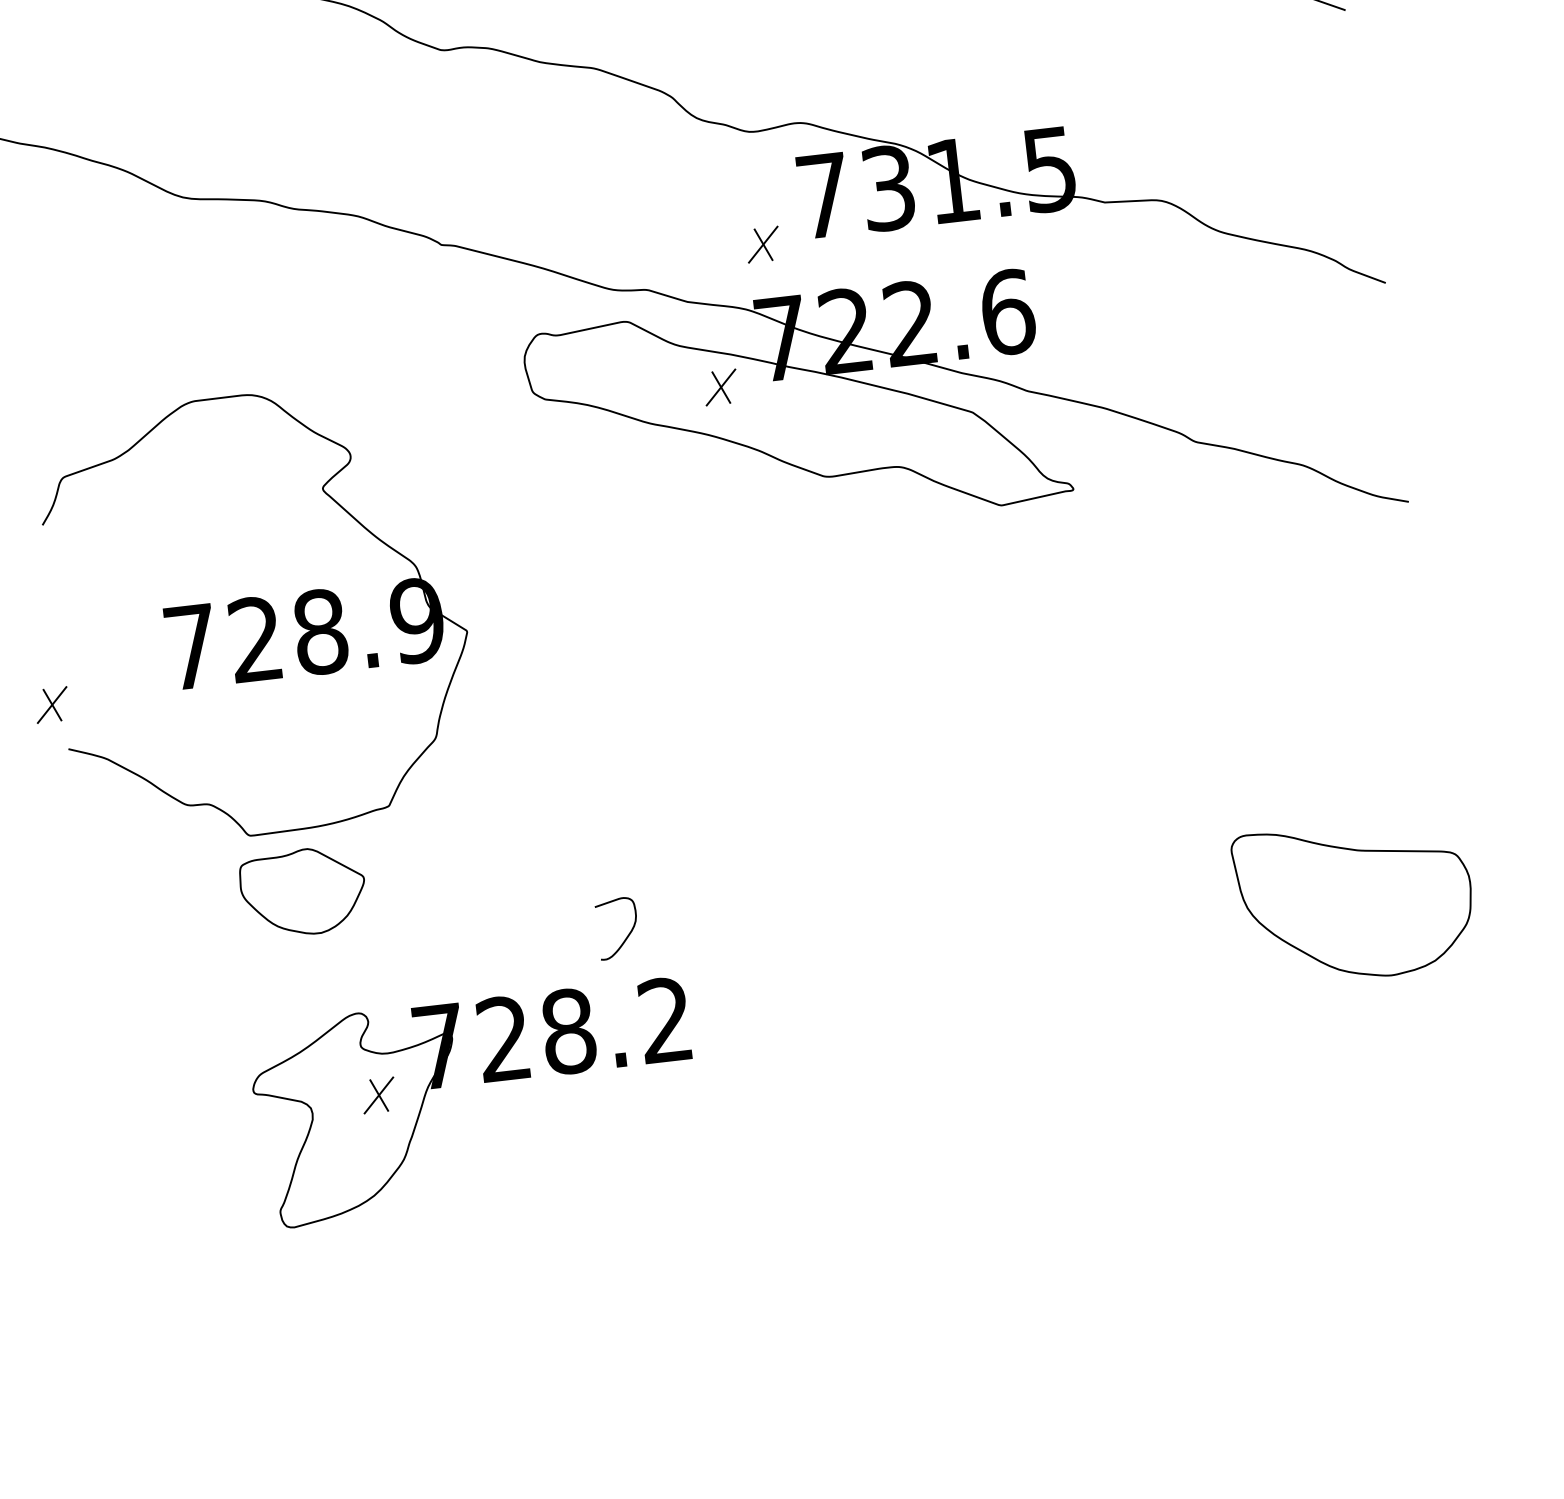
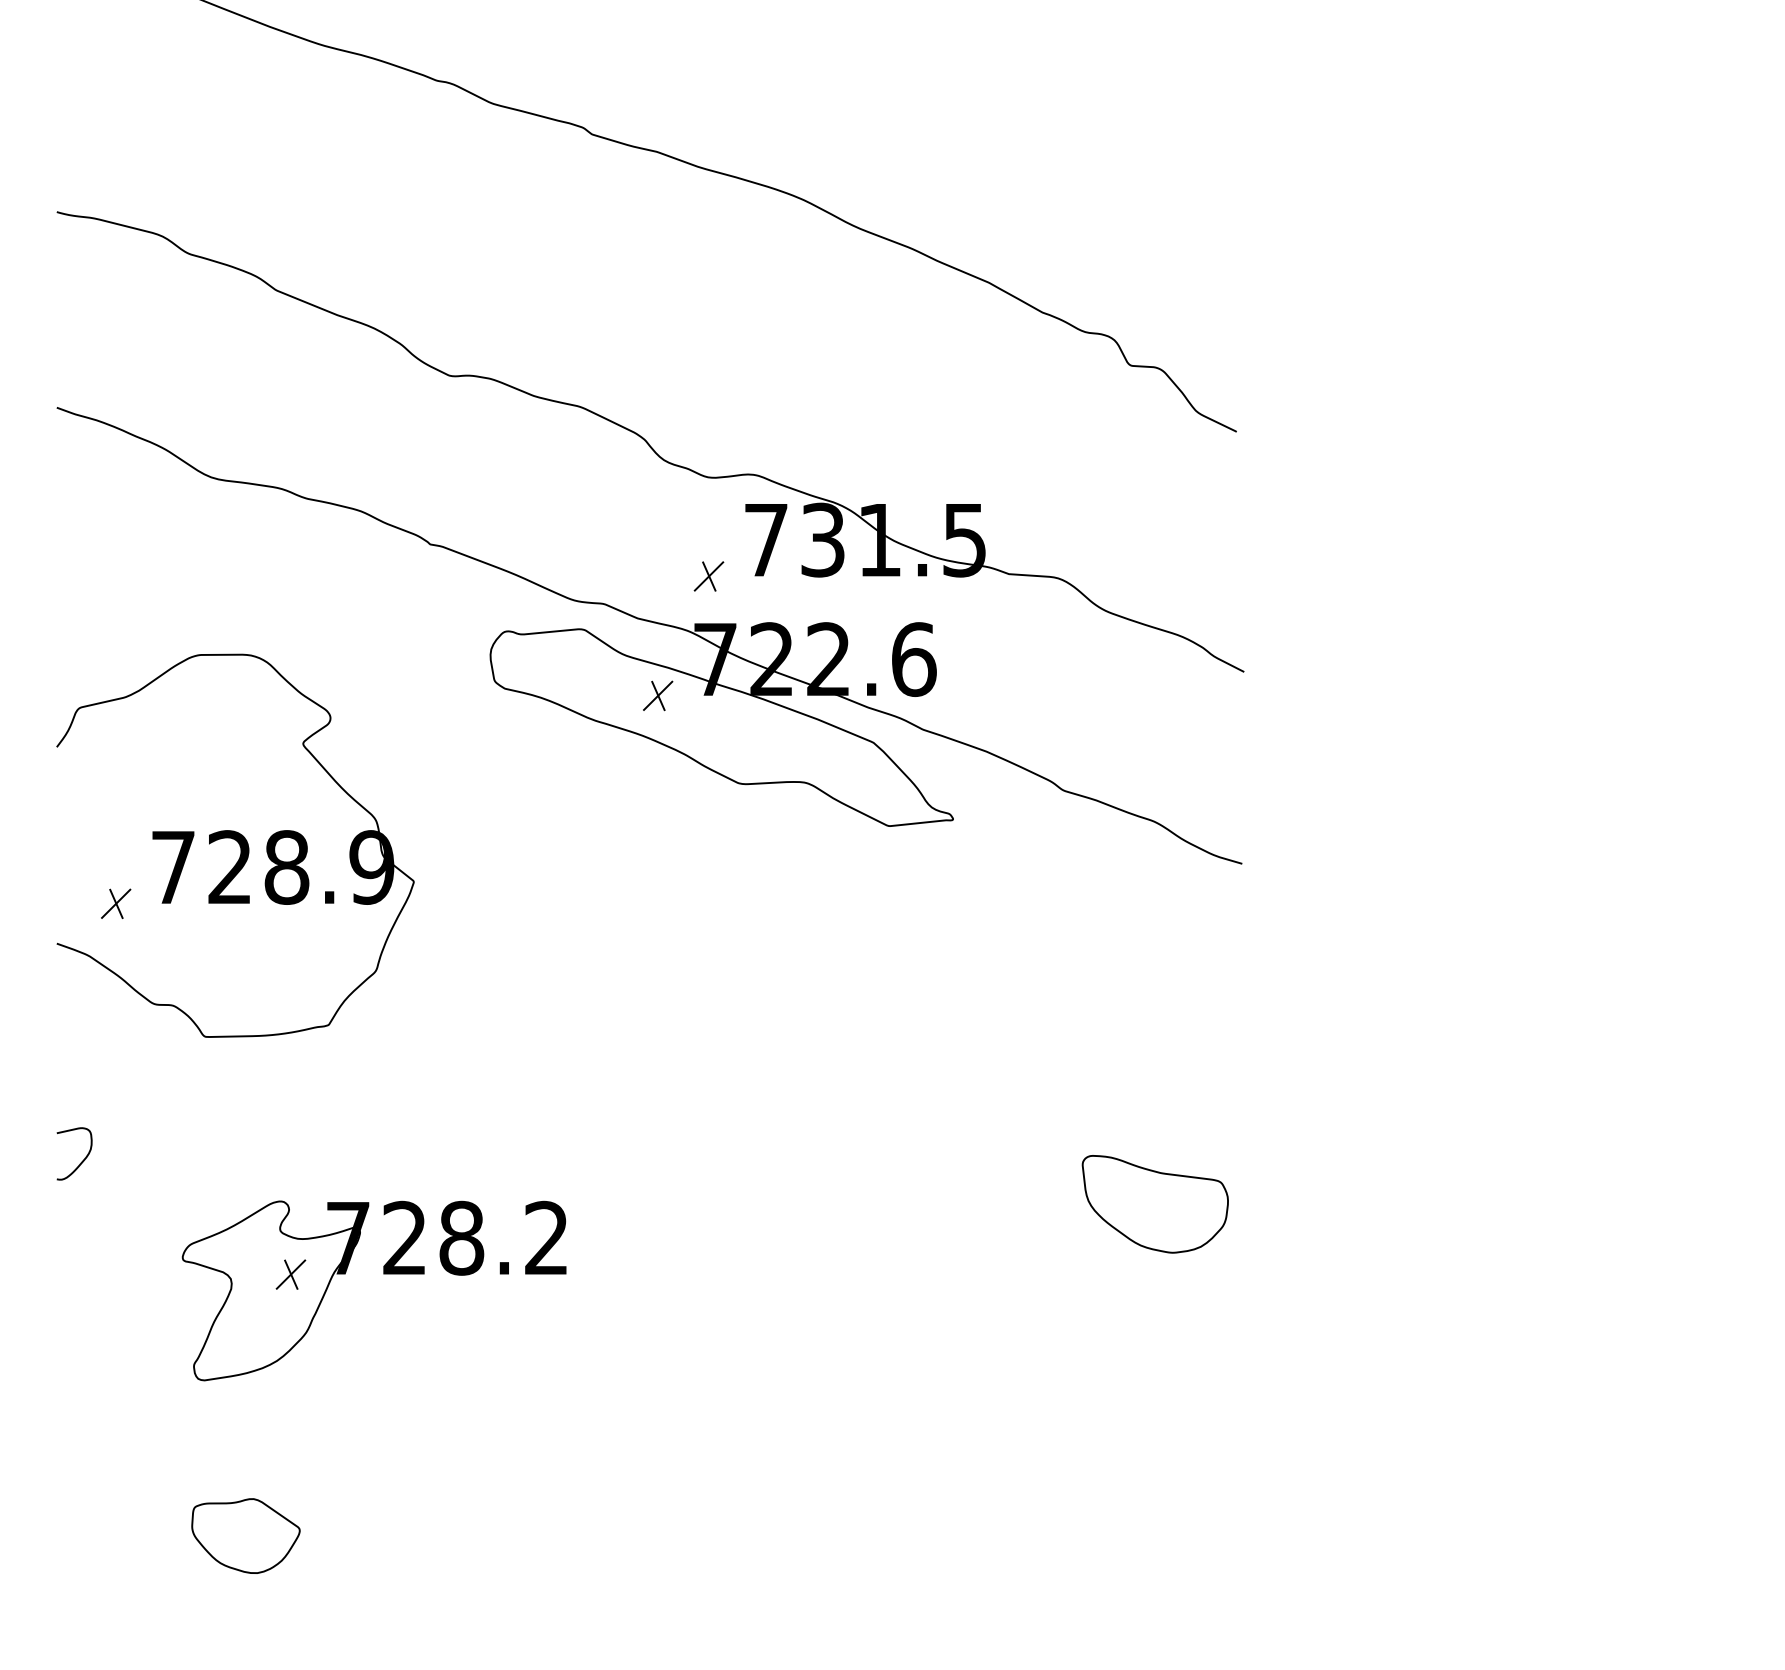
part: (52, 704) -> (116, 903), moved
part: (302, 891) -> (245, 1535), moved
part: (1353, 901) -> (1154, 1204), size x0.71
curve: (627, 934) -> (82, 1160), moved

